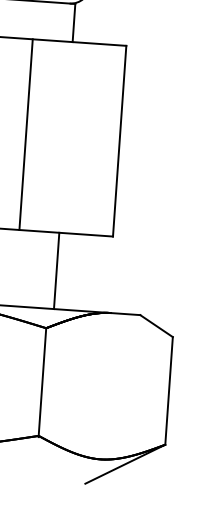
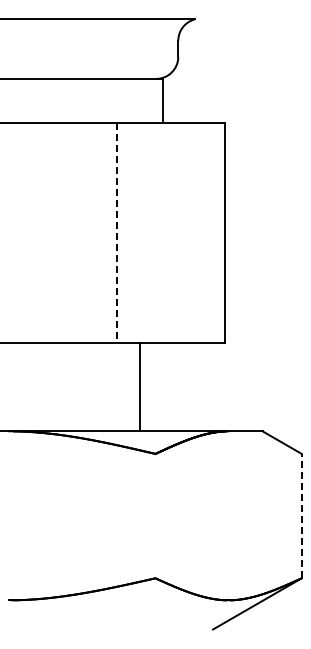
line: (25, 135) -> (116, 233), solid -> dashed
line: (56, 271) -> (139, 387), moved
line: (42, 382) -> (155, 516), removed
line: (168, 390) -> (301, 515), solid -> dashed

